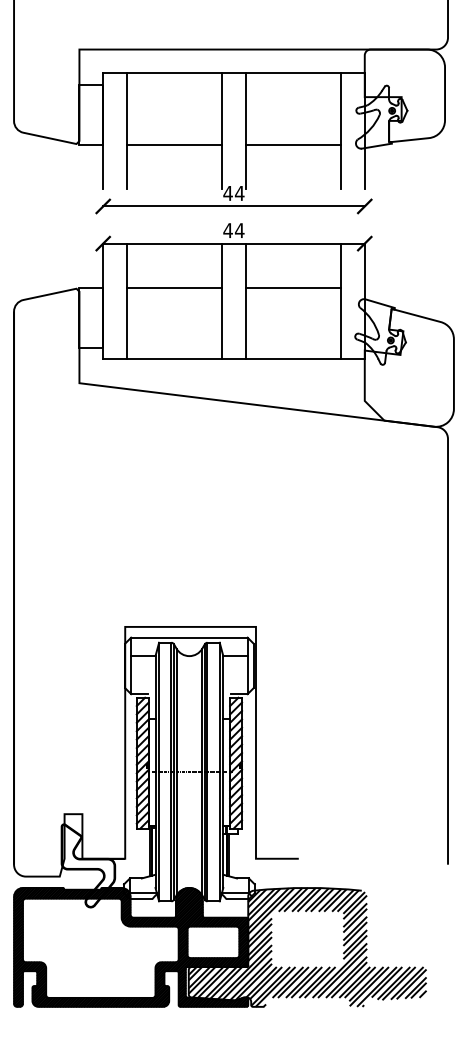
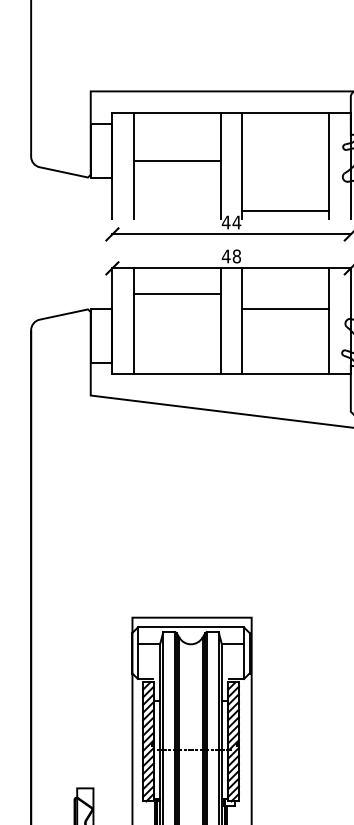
line: (174, 144) -> (177, 160), moved
line: (293, 144) -> (285, 210), moved
text: (239, 230) -> (236, 256), 44 -> 48
line: (174, 288) -> (177, 294), moved

